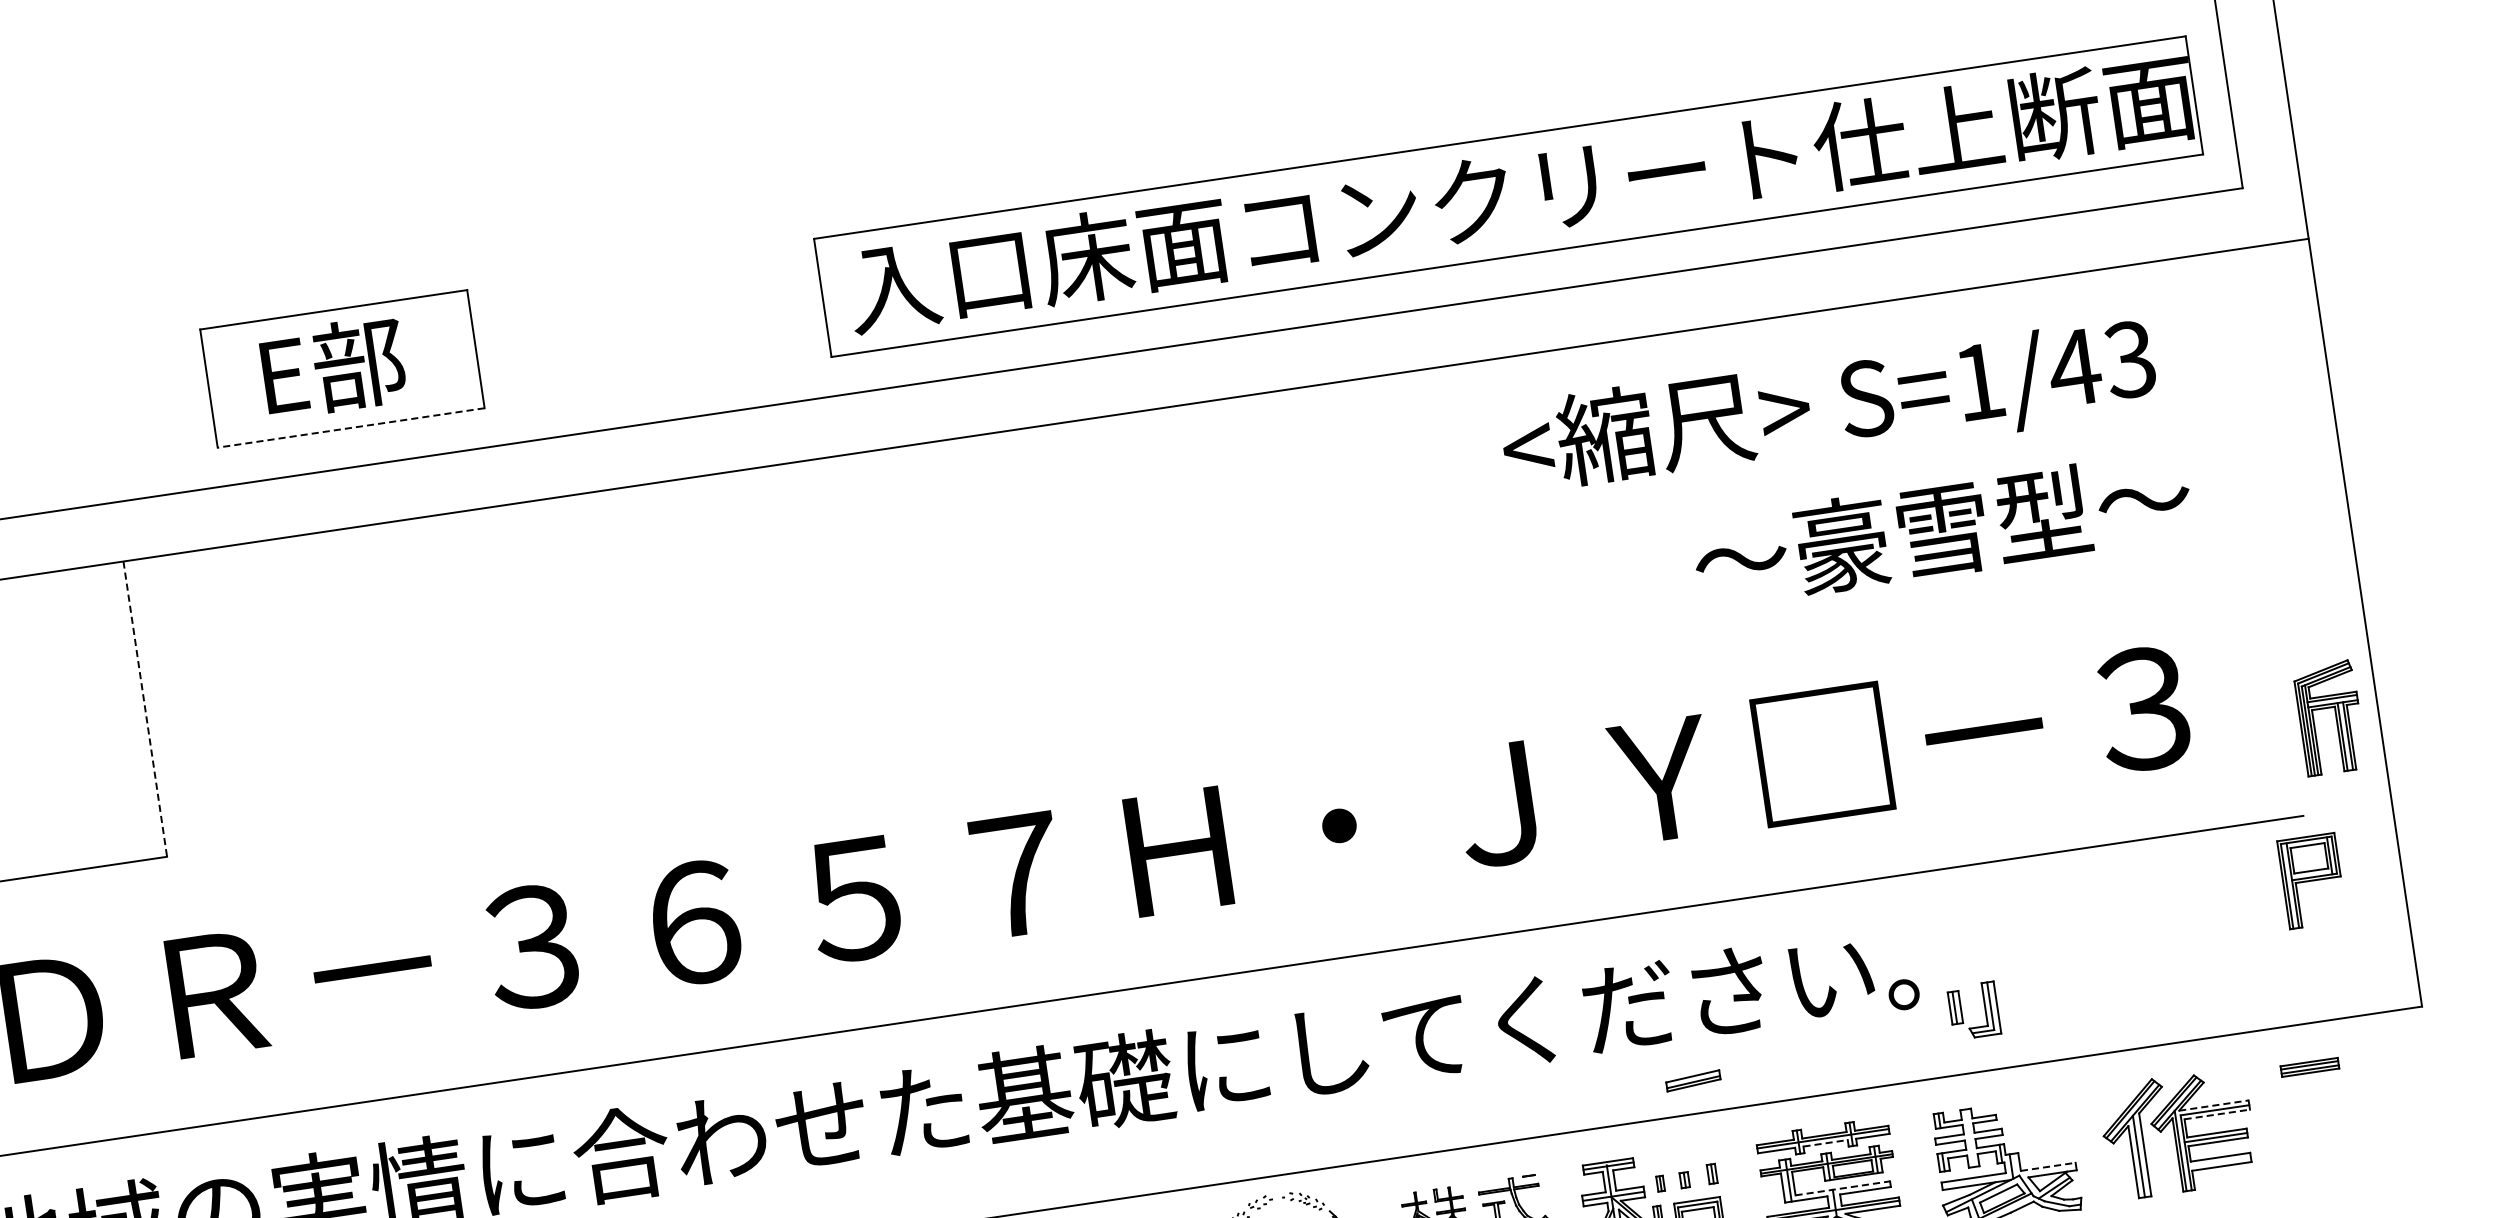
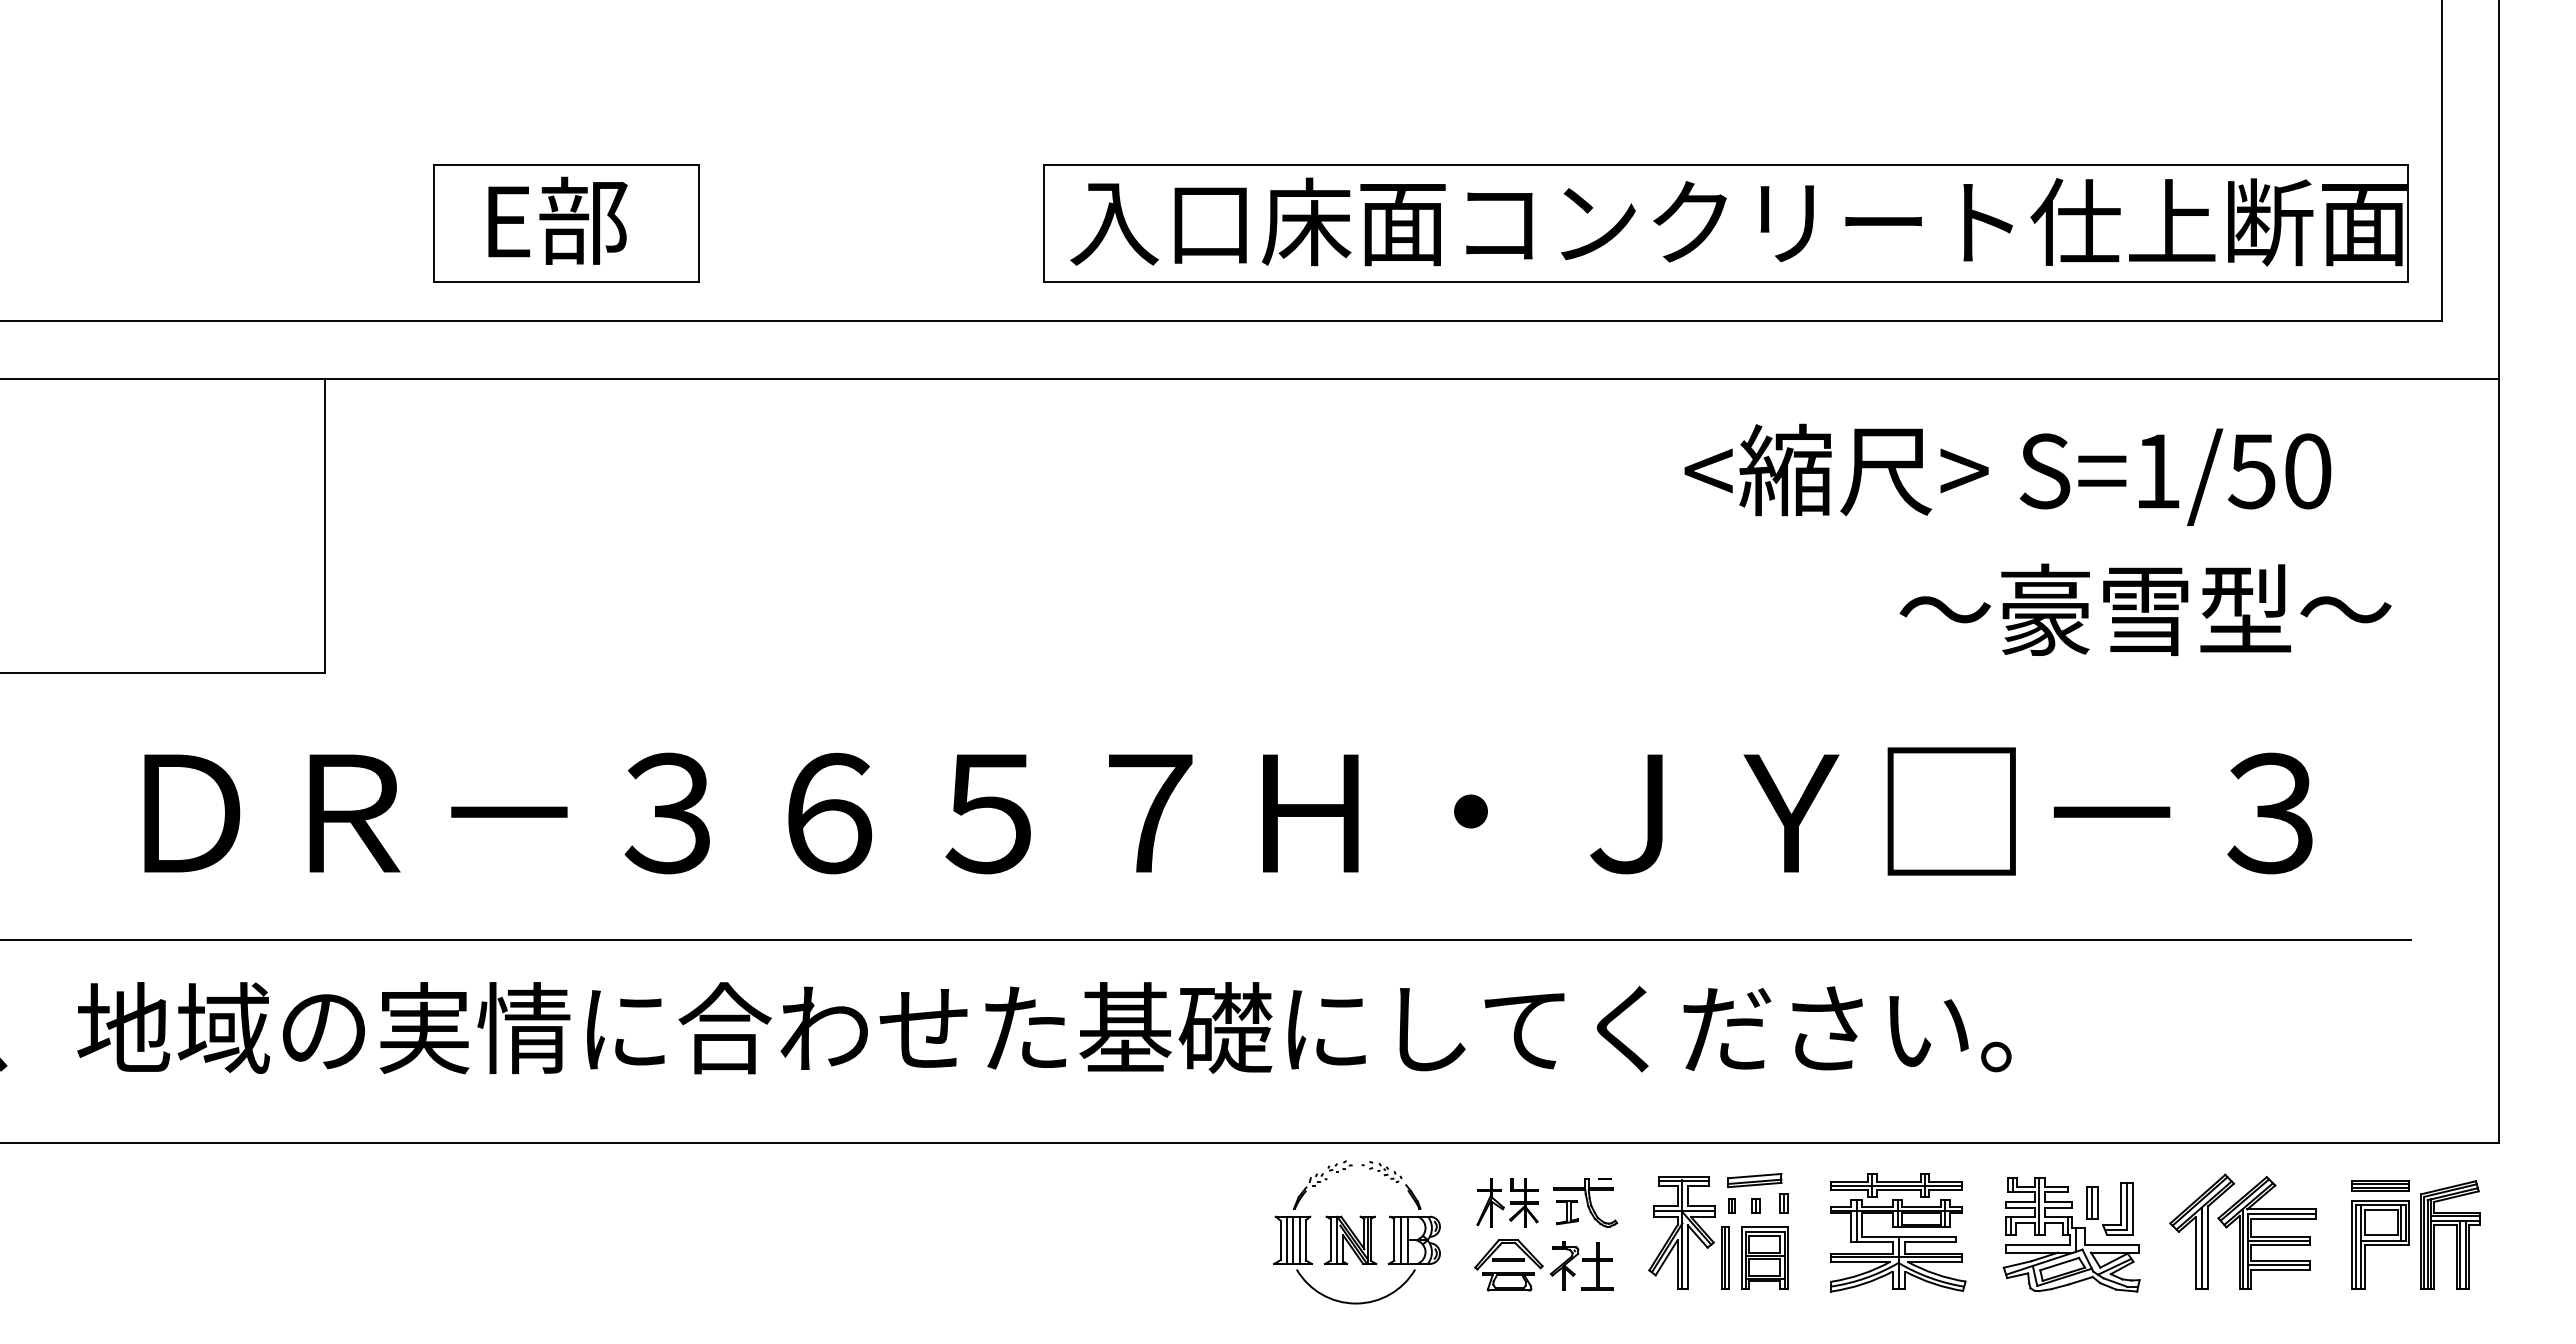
text: (2101, 363) -> (2279, 471), S=1/43 -> S=1/50
line: (351, 428) -> (566, 282), dashed -> solid
text: (1942, 529) -> (2145, 609), moved
line: (145, 709) -> (325, 526), dashed -> solid
part: (2329, 717) -> (2450, 1234), moved
part: (2311, 880) -> (2380, 1244), moved
part: (1962, 1012) -> (2098, 1208), moved
part: (1693, 1080) -> (1754, 1180), moved
line: (2213, 1105) -> (2281, 1209), dashed -> solid
line: (2216, 1114) -> (2283, 1218), dashed -> solid
line: (1969, 1137) -> (2039, 1205), added
line: (1826, 1143) -> (1899, 1190), dashed -> solid
line: (2219, 1162) -> (2279, 1265), added
line: (2048, 1167) -> (2112, 1245), dashed -> solid
line: (1842, 1188) -> (1908, 1236), dashed -> solid

